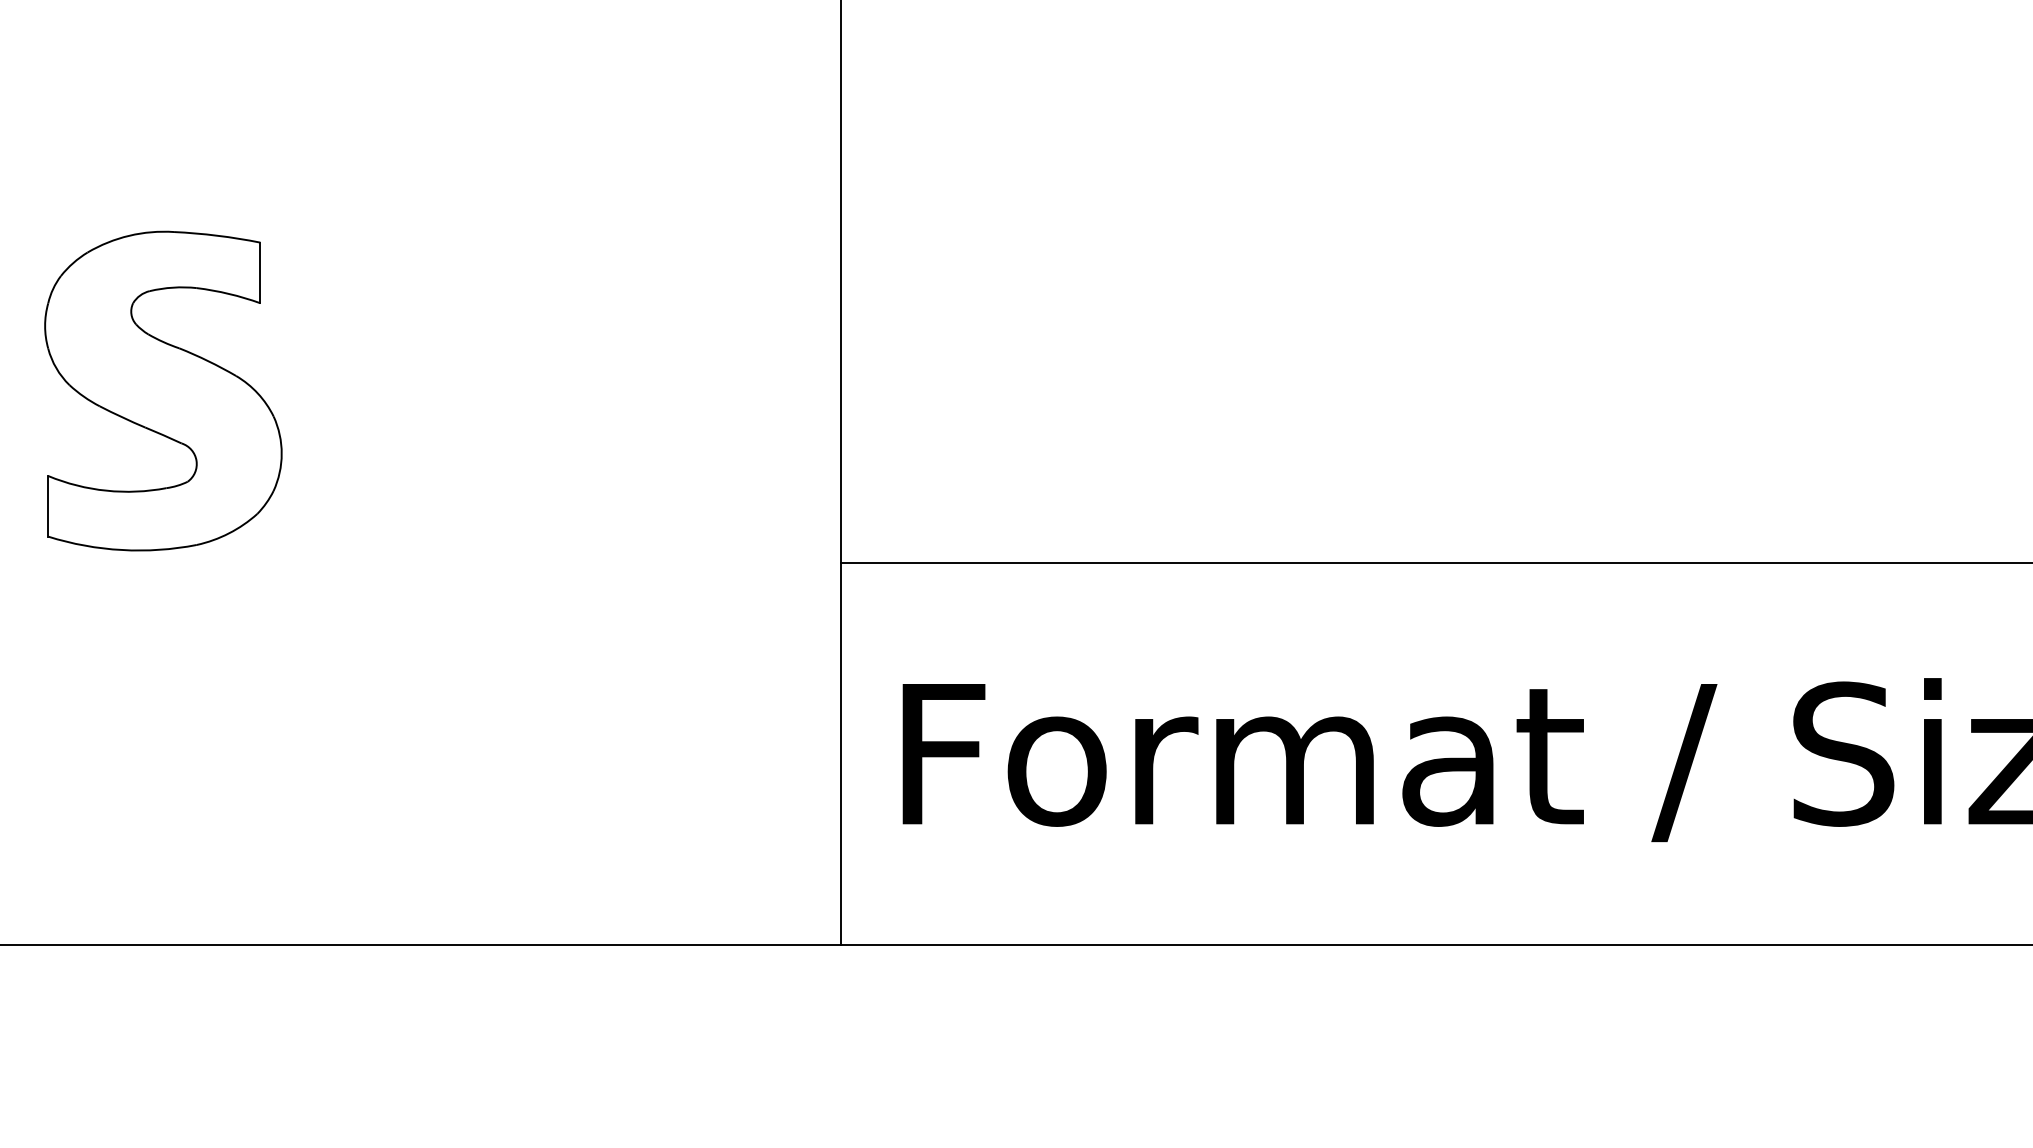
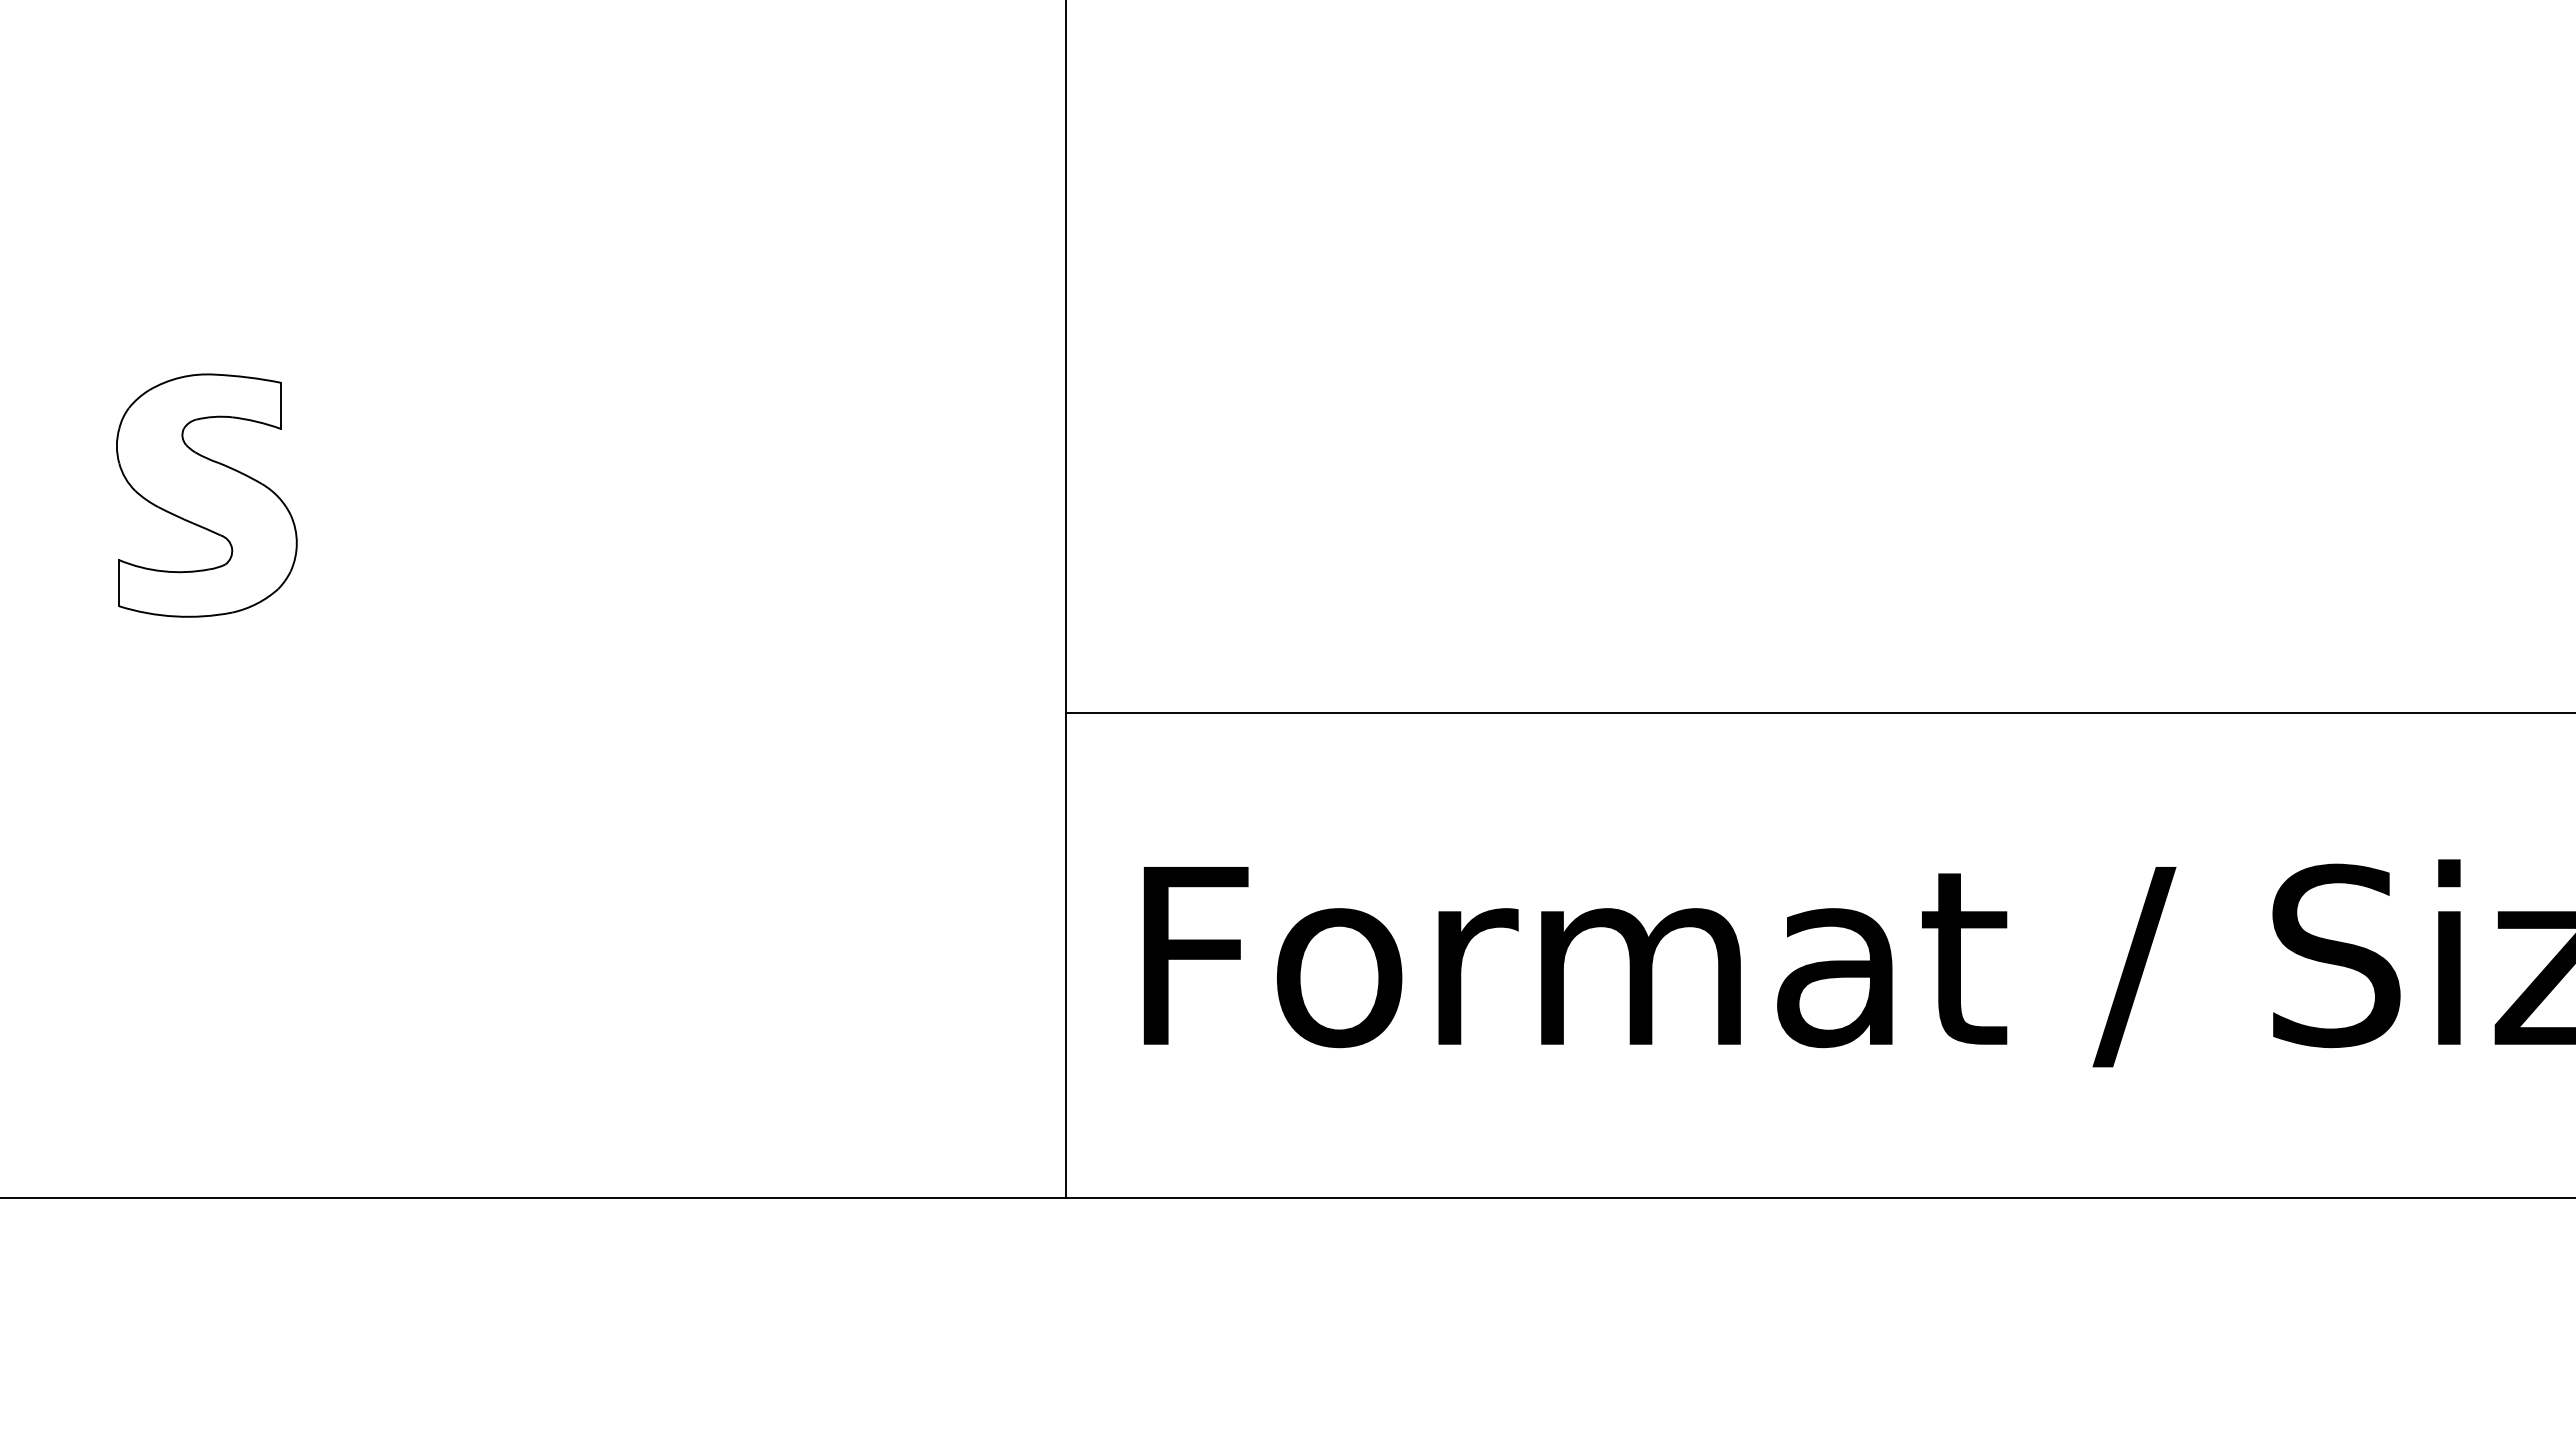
part: (163, 390) -> (206, 495), size x0.6

